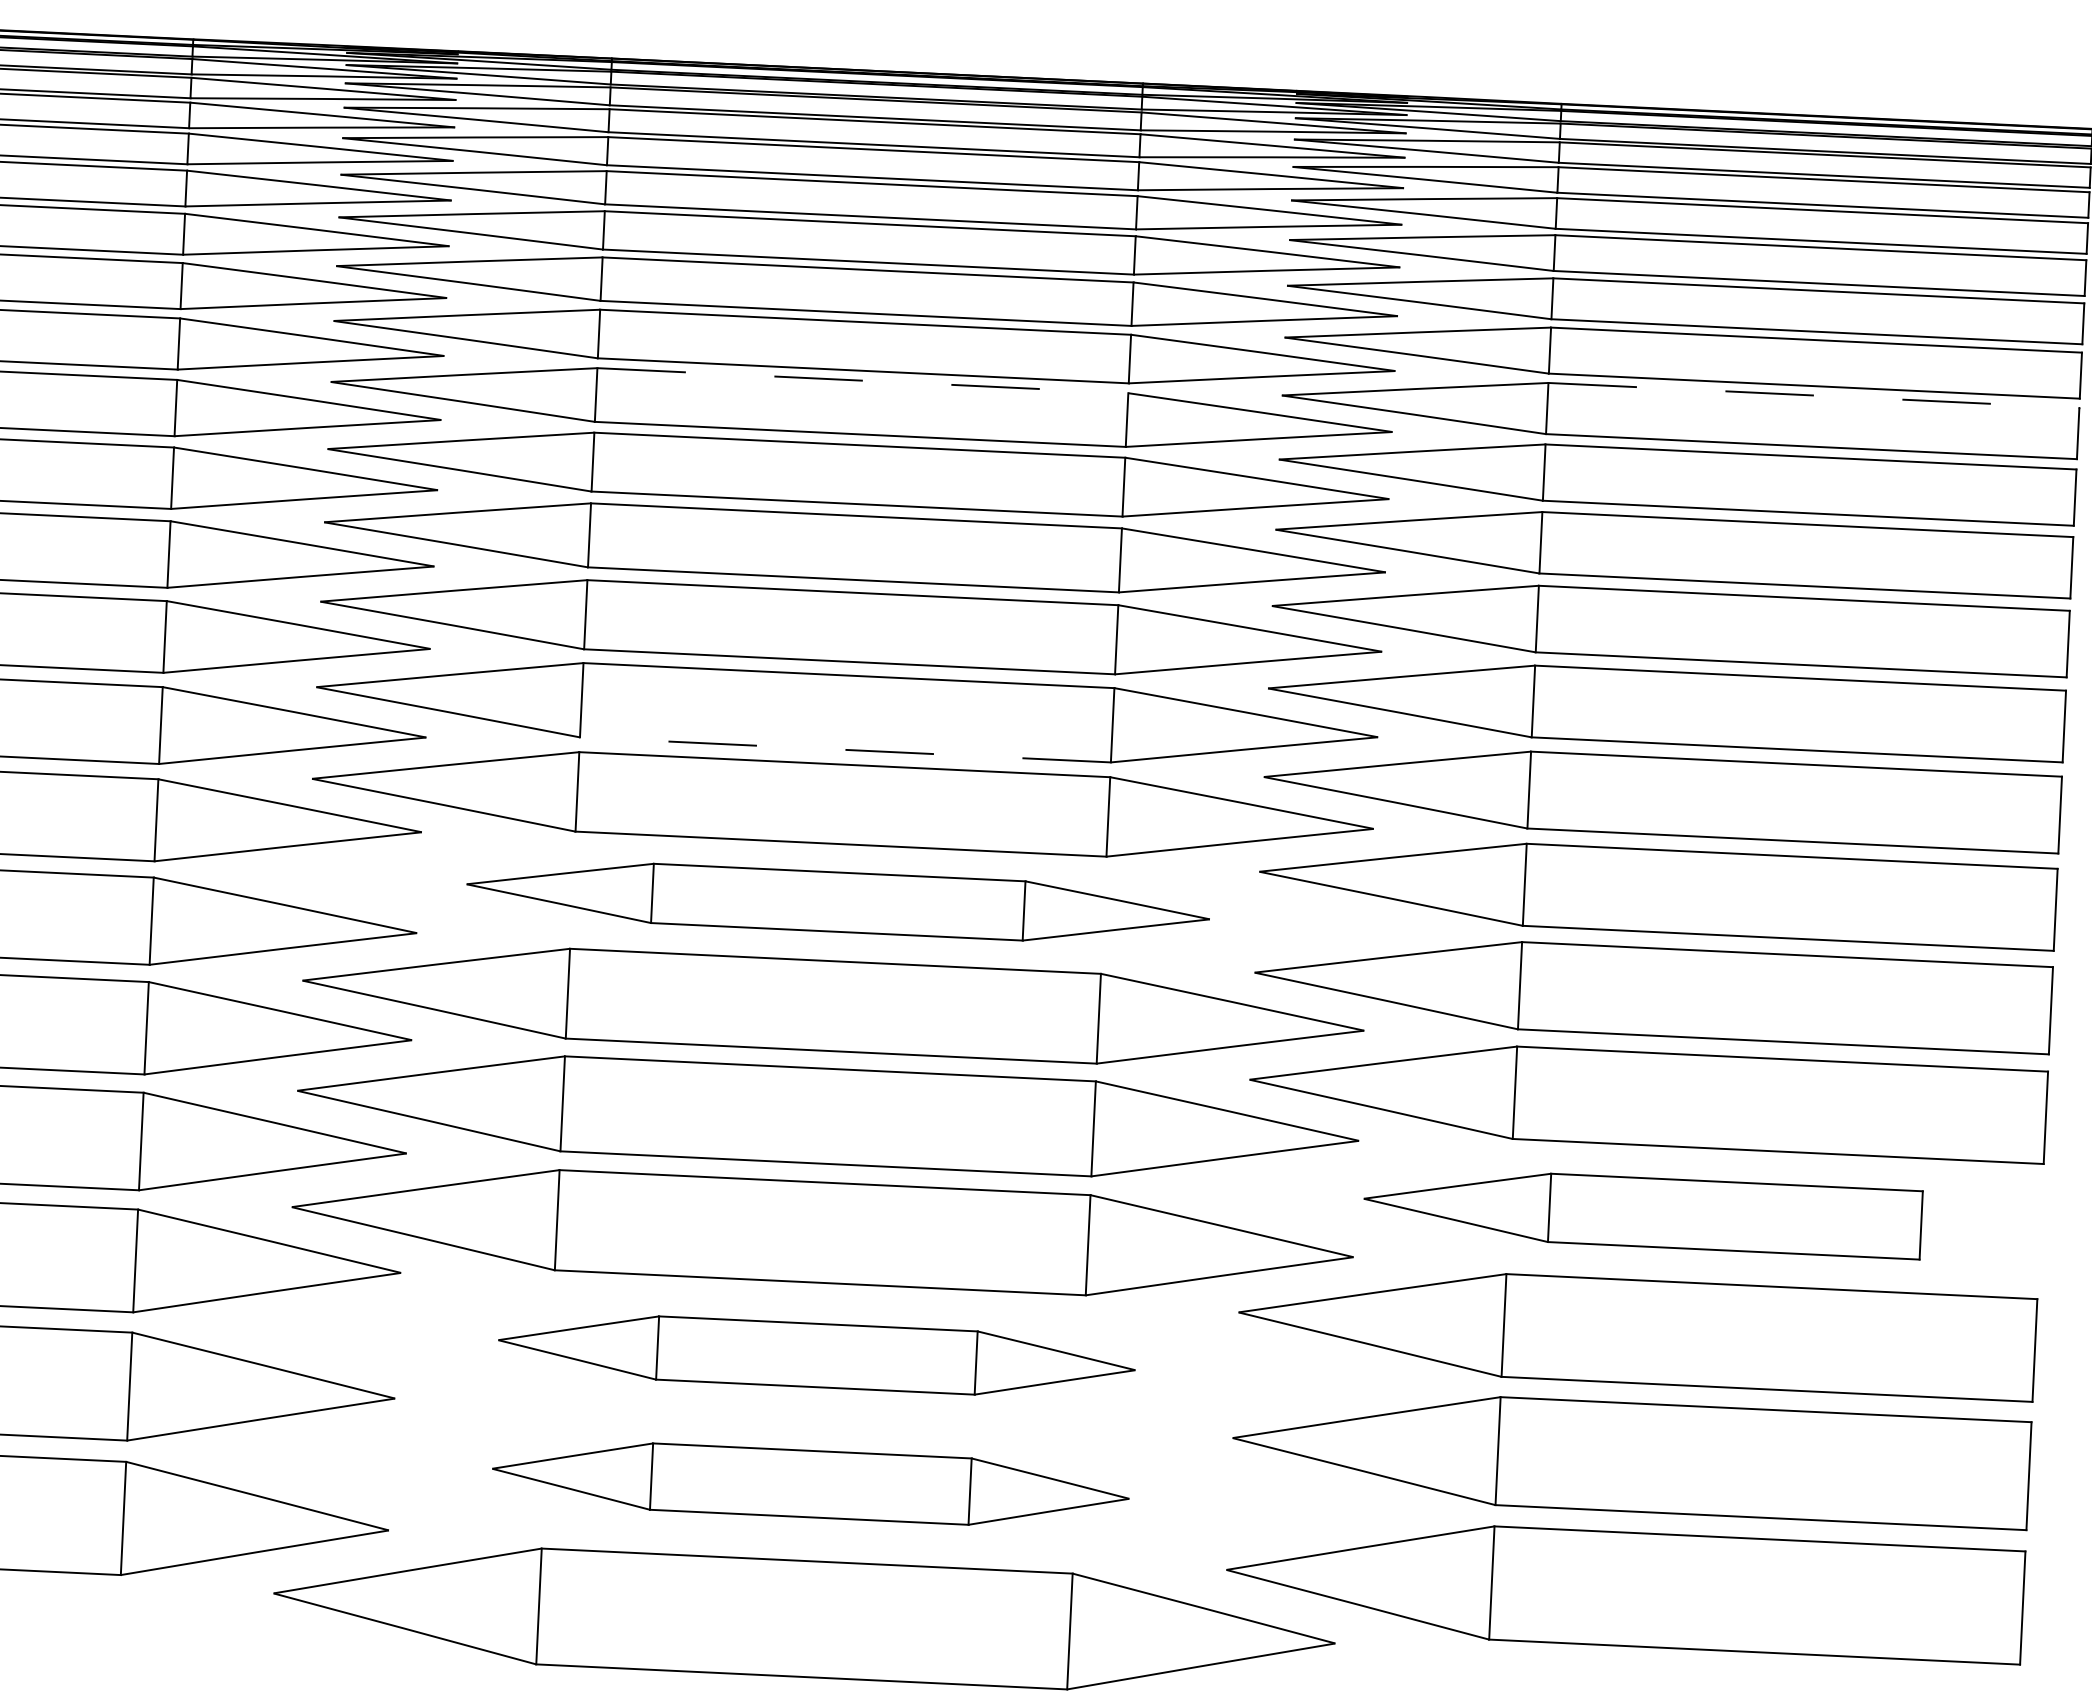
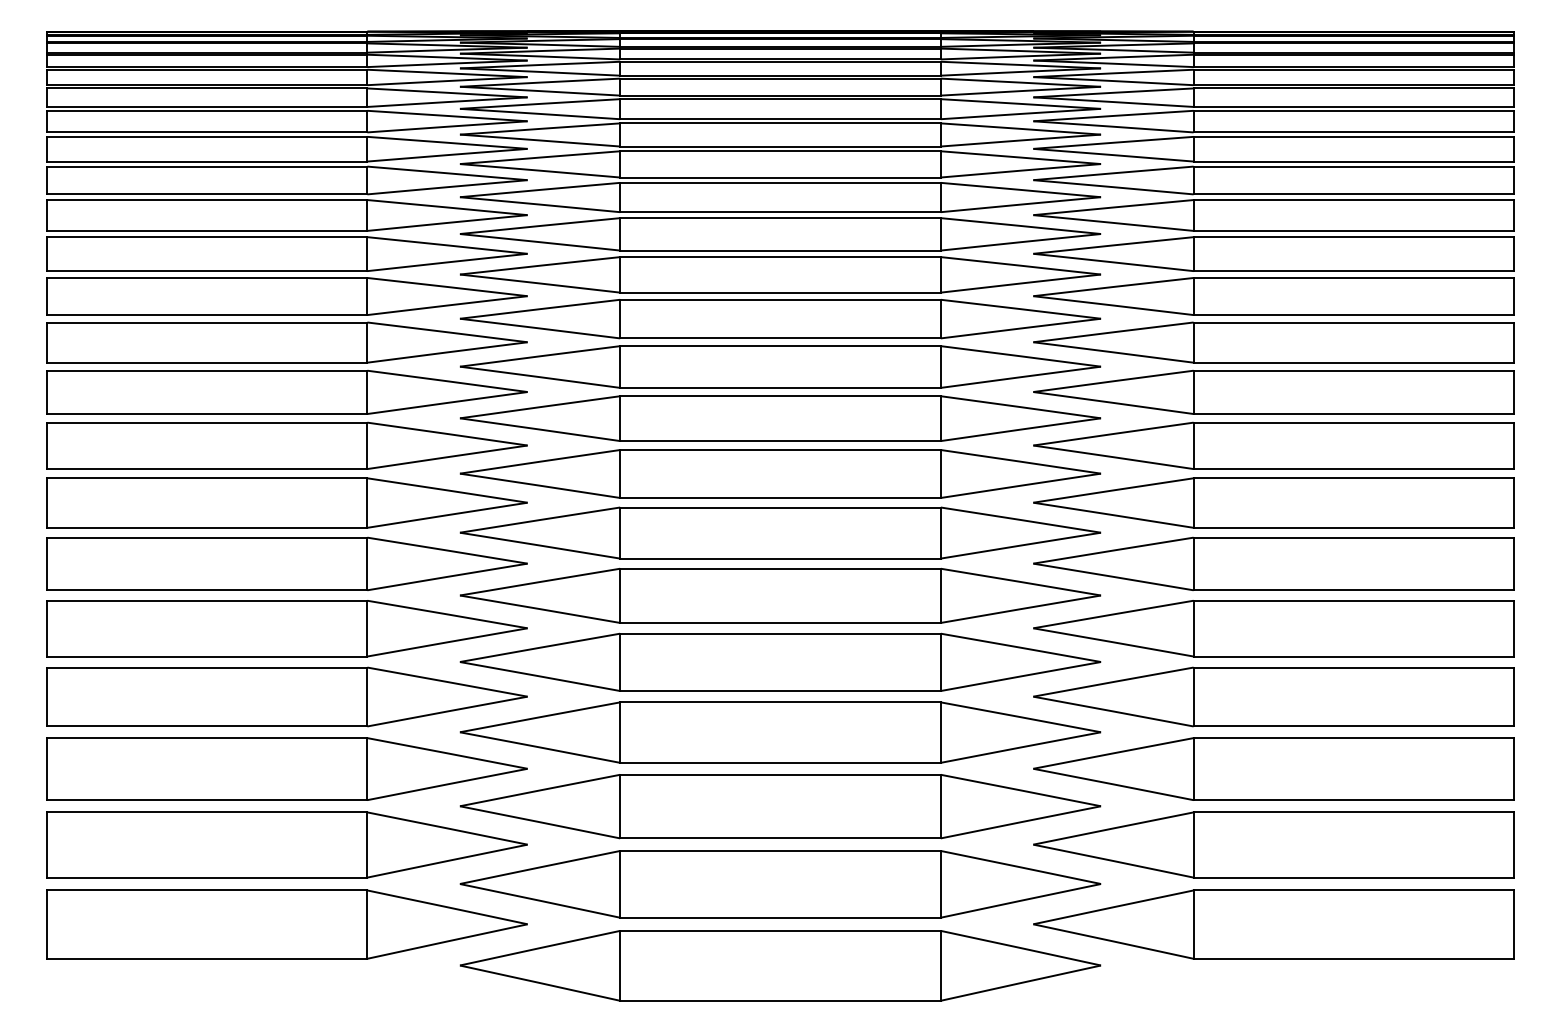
line: (862, 381) -> (780, 218), dashed -> solid
line: (1814, 396) -> (1354, 200), dashed -> solid
line: (843, 750) -> (779, 441), dashed -> solid
part: (838, 901) -> (780, 532), size x1.43
part: (1641, 1211) -> (1273, 696), size x1.43
part: (816, 1355) -> (780, 806), size x1.67
part: (810, 1484) -> (780, 884), size x1.67

